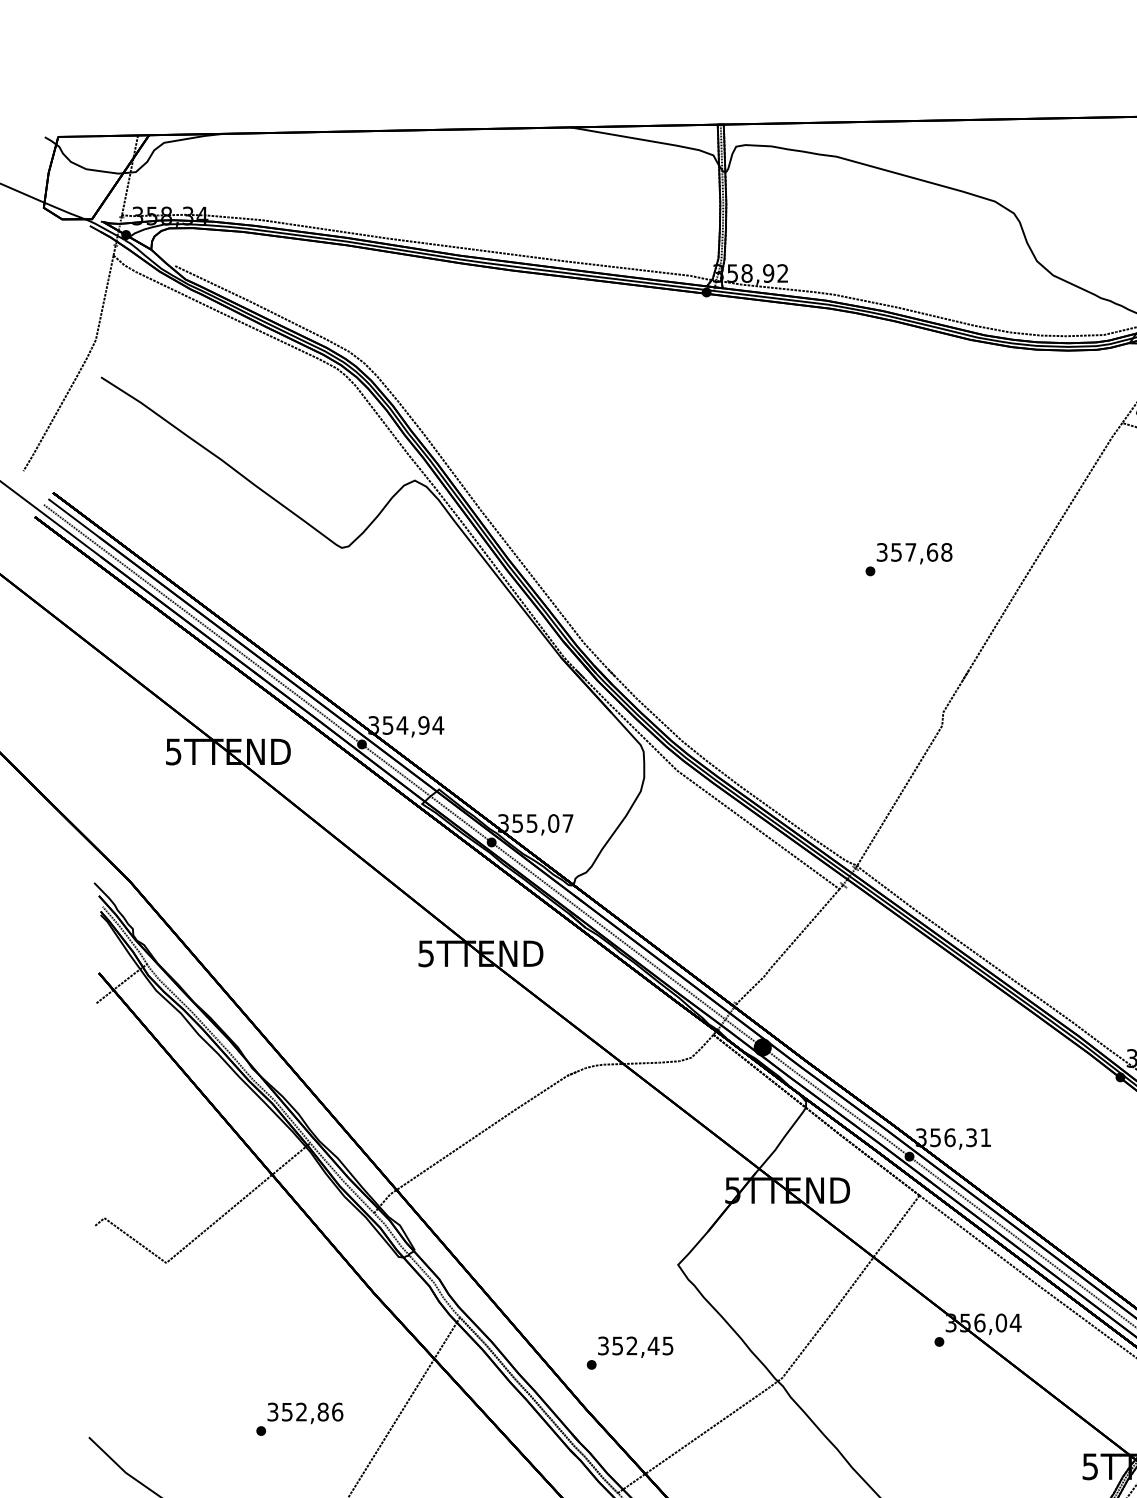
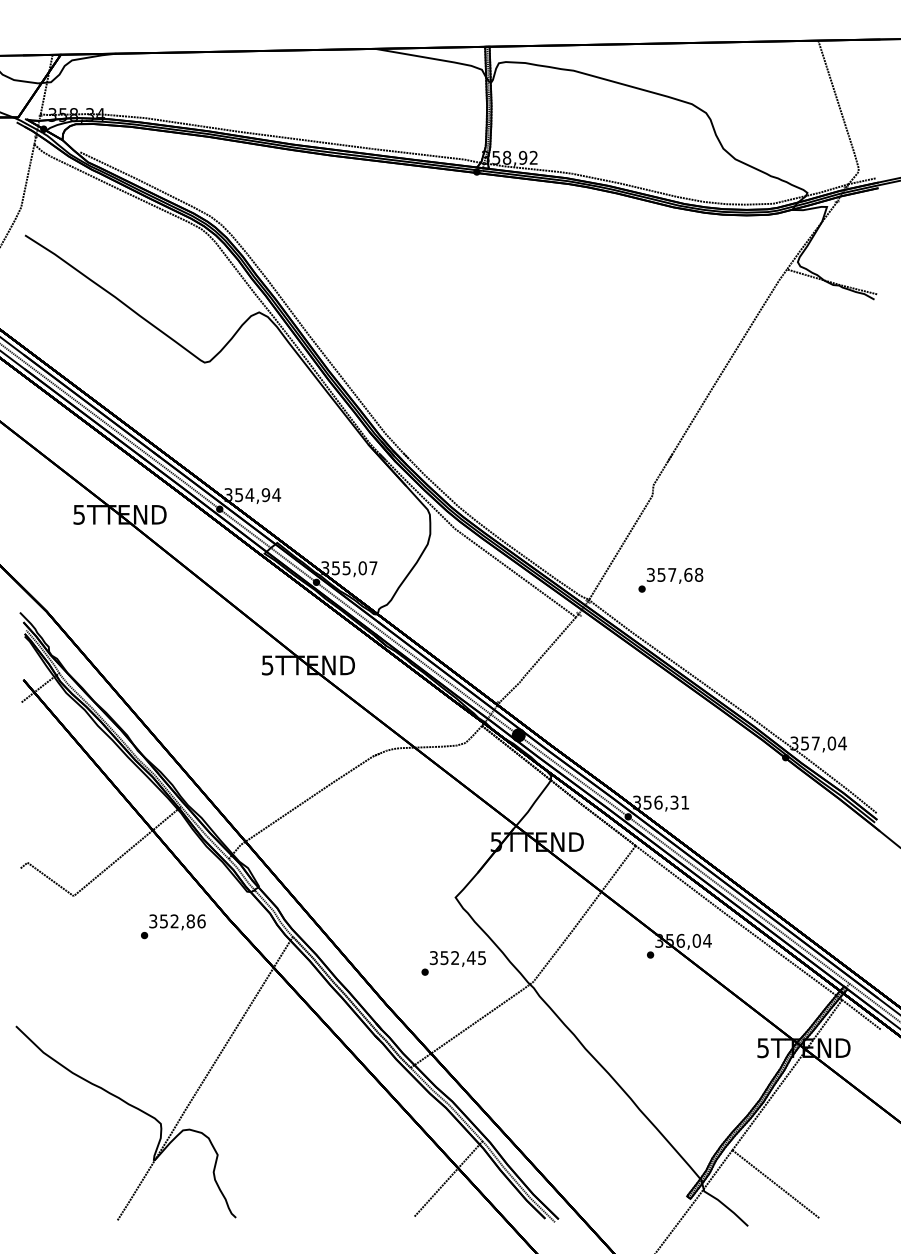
text: (908, 559) -> (670, 580), moved
text: (629, 1353) -> (453, 963), moved
text: (300, 1418) -> (173, 926), moved

